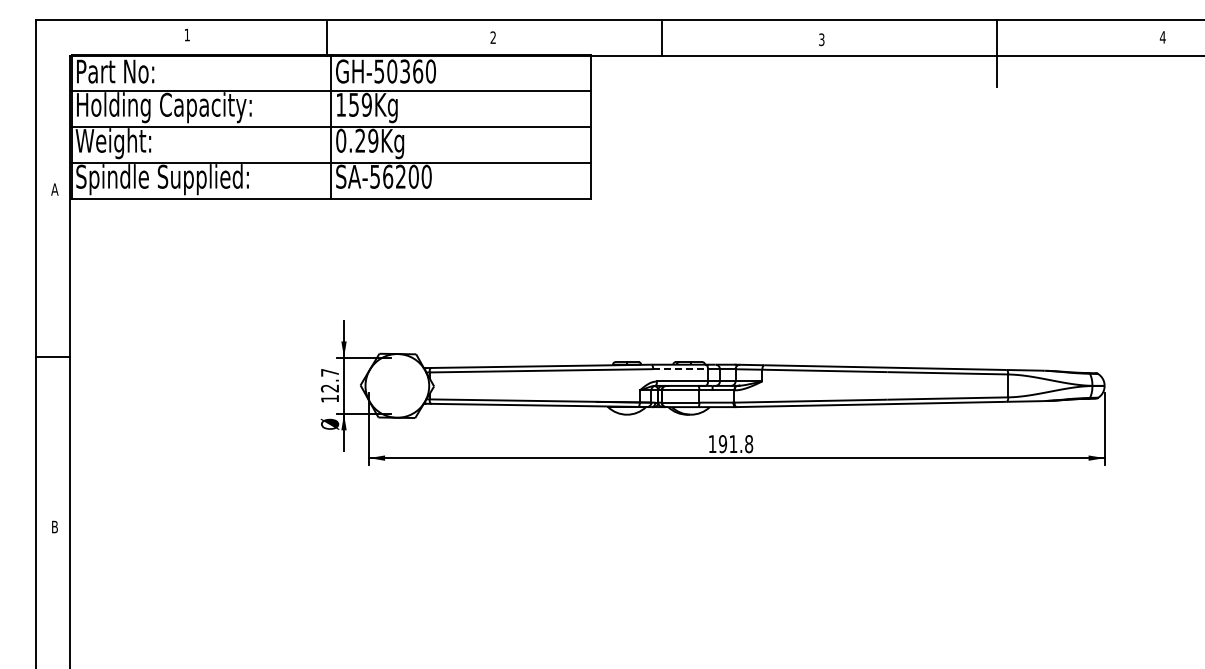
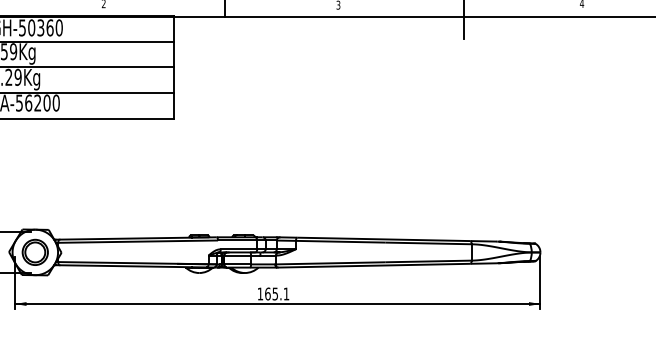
line: (681, 369) -> (238, 240), dashed -> solid
part: (396, 385) -> (34, 252), added
text: (736, 444) -> (277, 294), 191.8 -> 165.1

